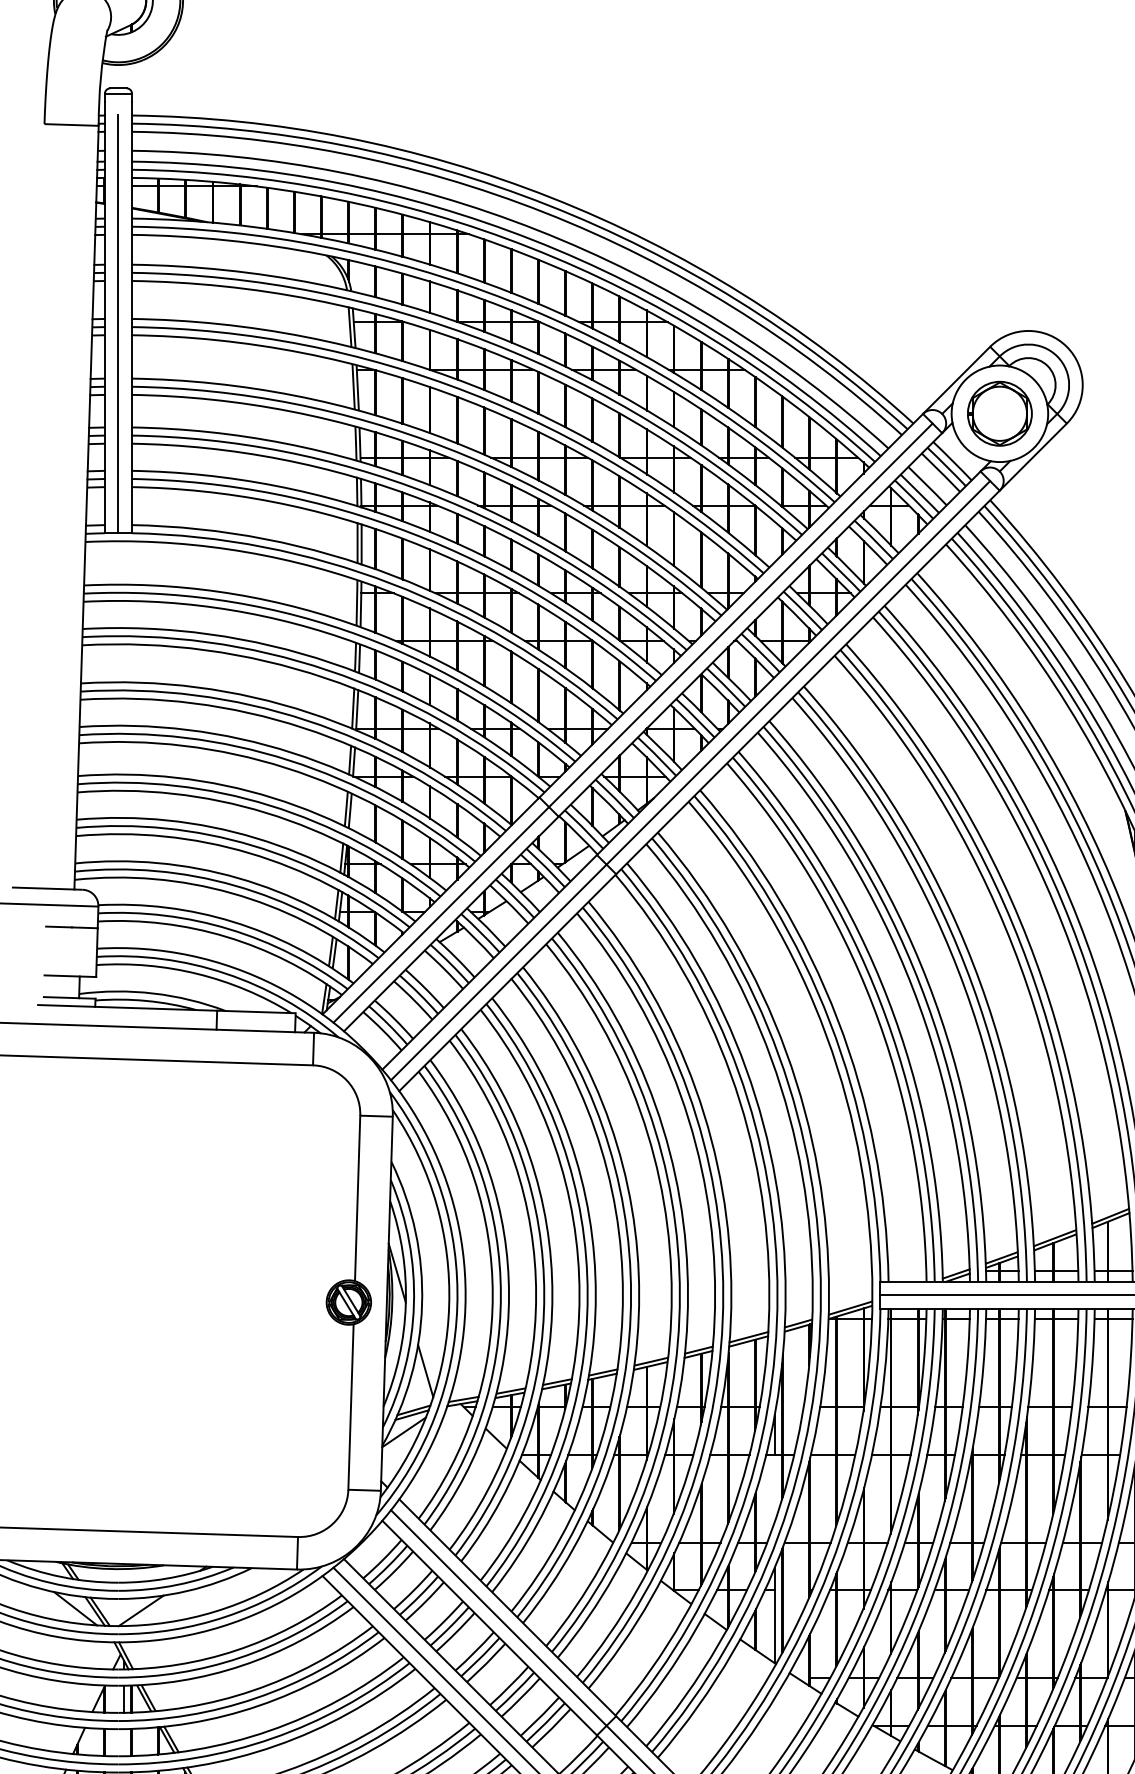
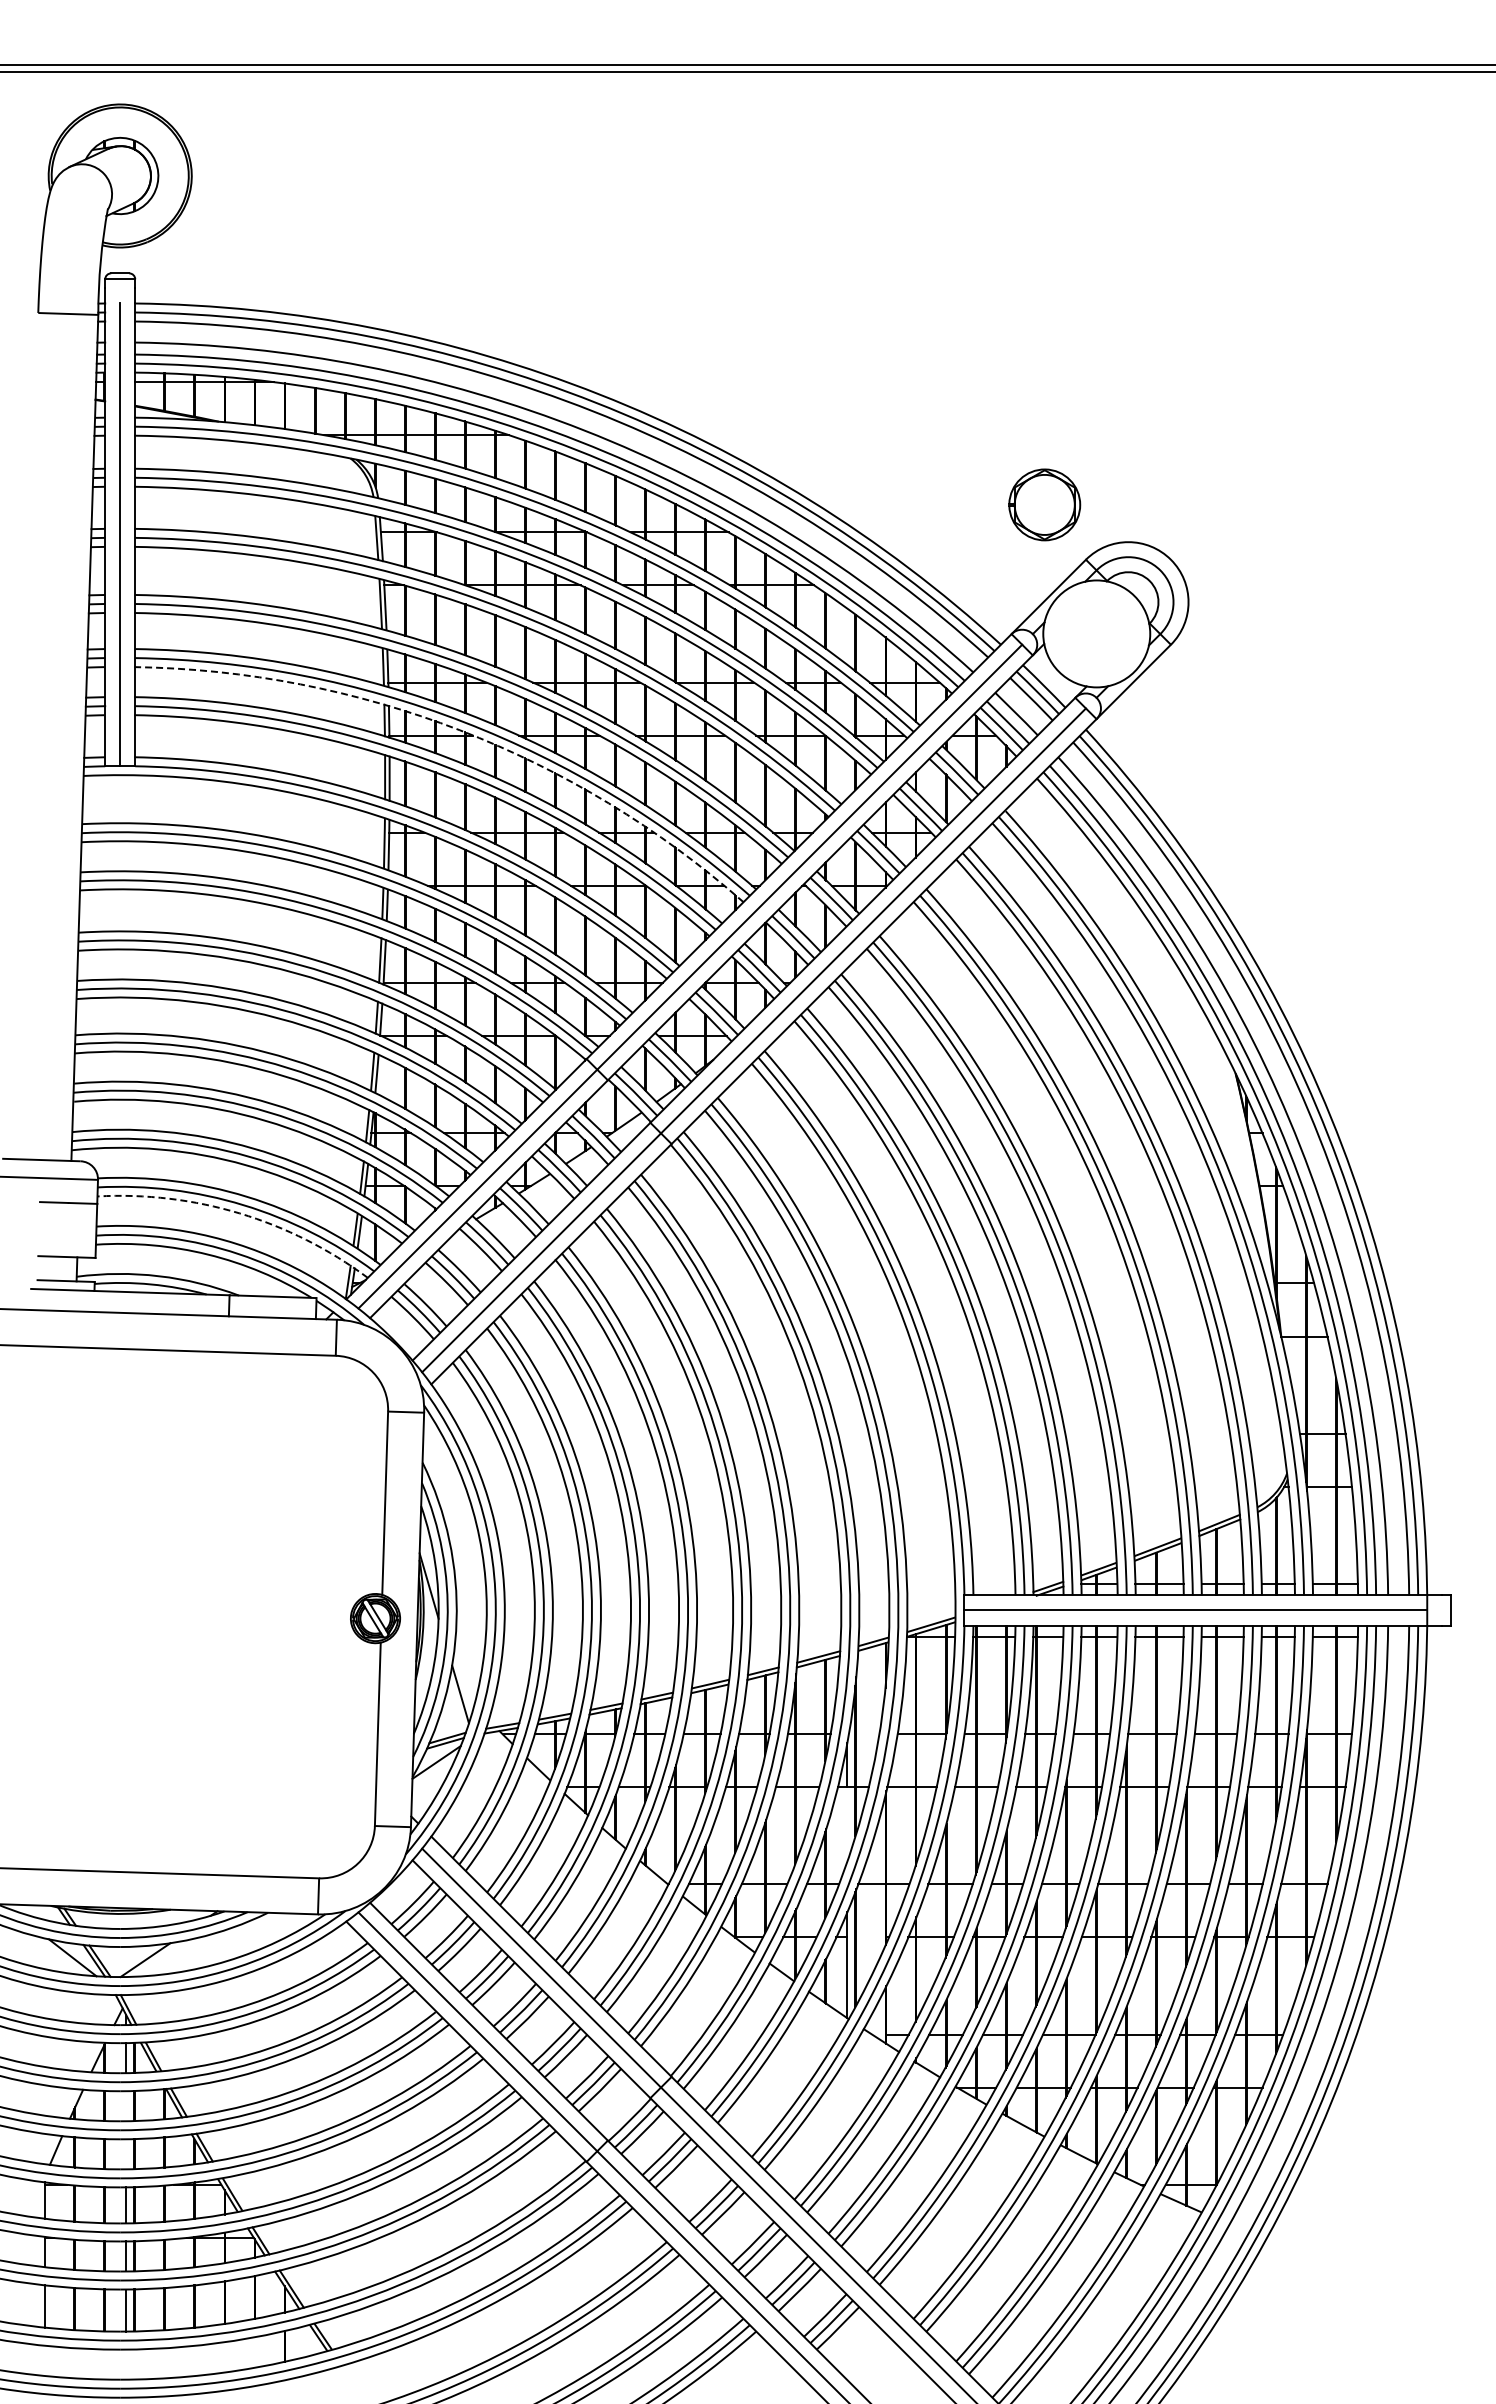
part: (999, 413) -> (1044, 504), moved
arc: (424, 500) -> (459, 730), solid -> dashed
arc: (226, 936) -> (239, 1213), solid -> dashed

